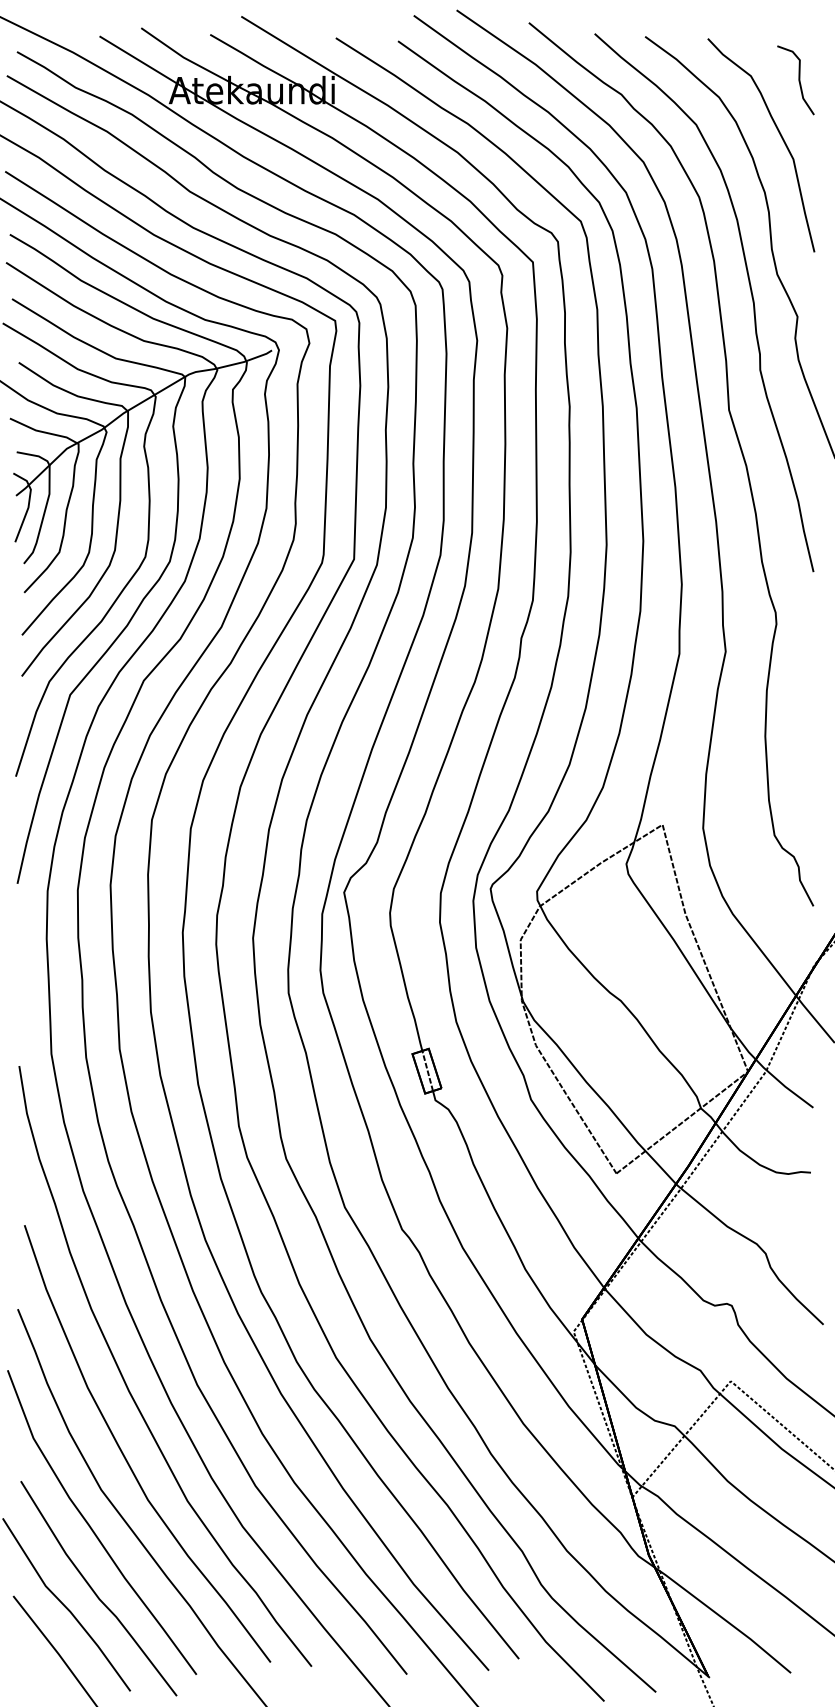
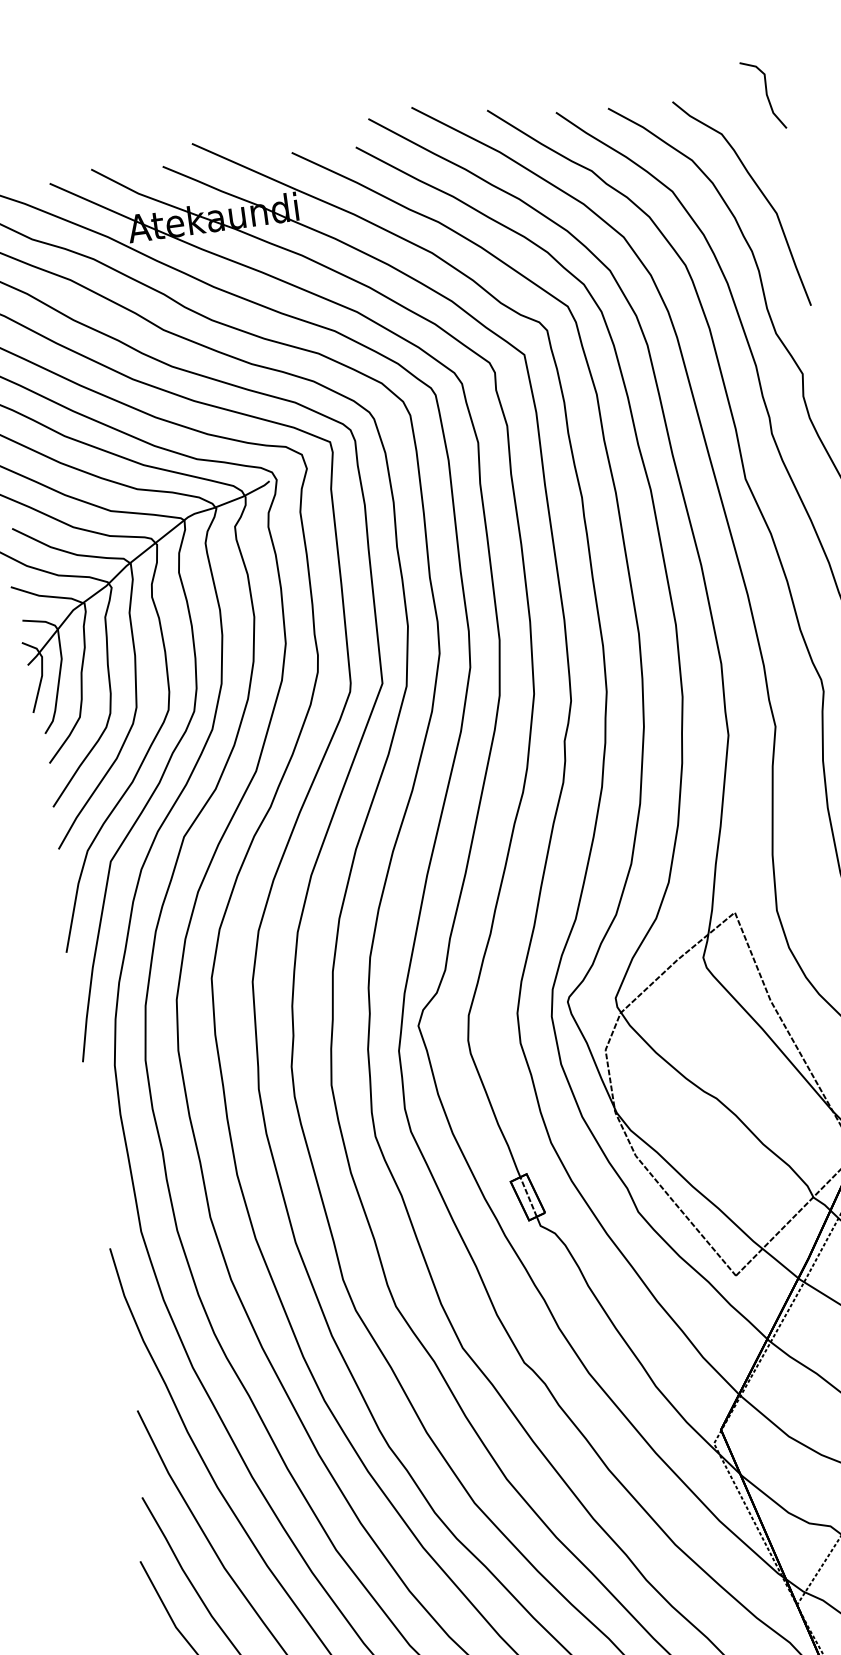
curve: (798, 80) -> (766, 95), moved

